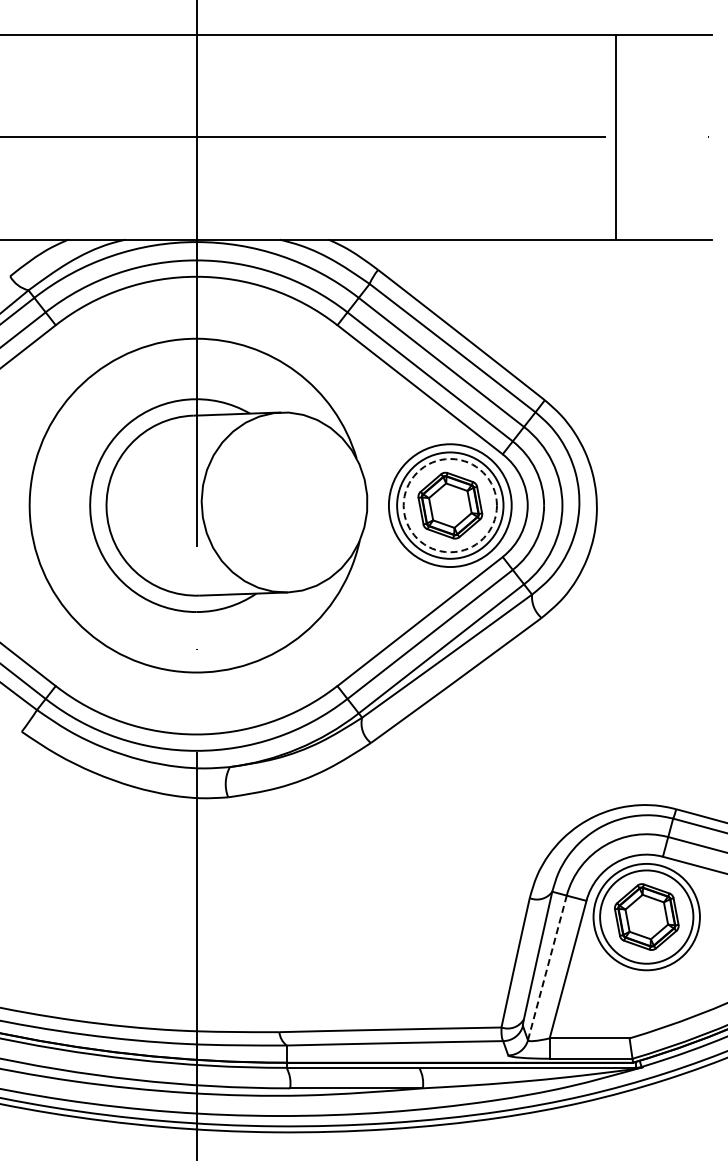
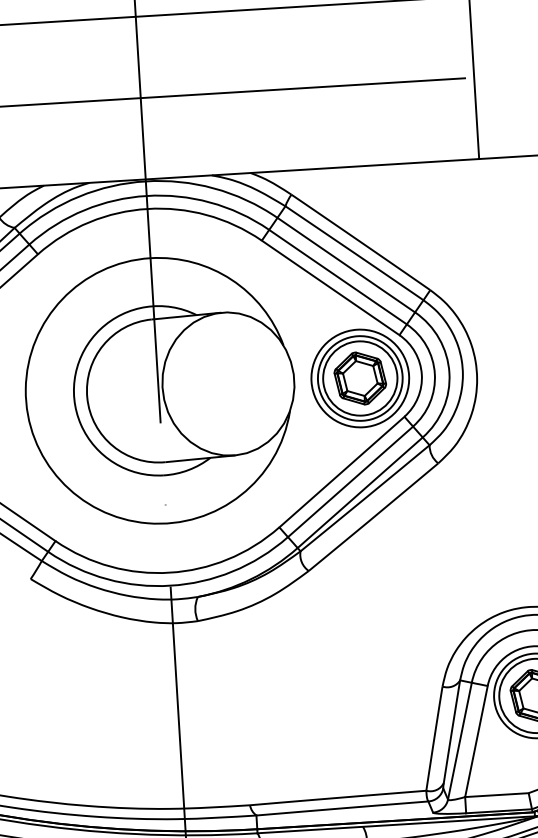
circle: (449, 505) -> (359, 378), dashed -> solid
line: (547, 967) -> (459, 740), dashed -> solid

